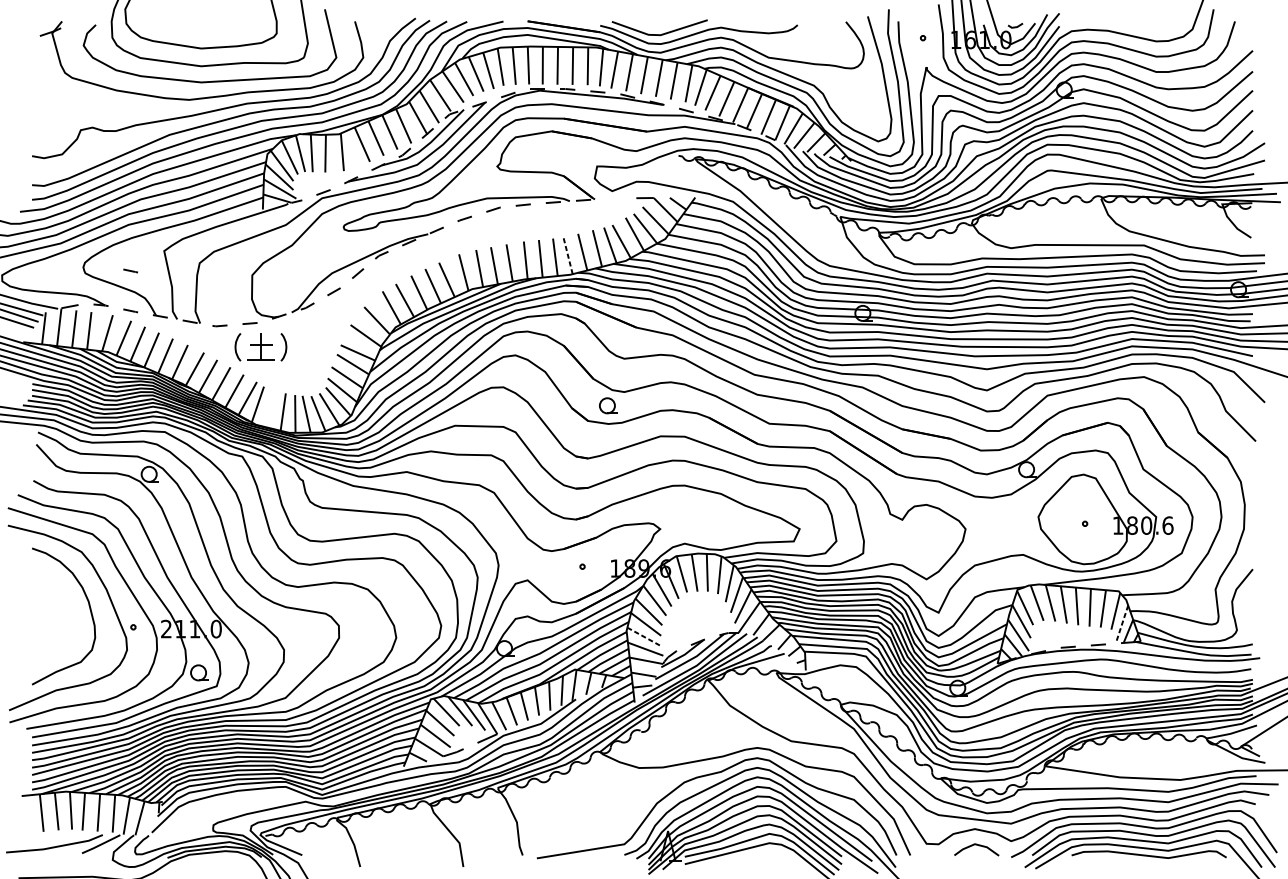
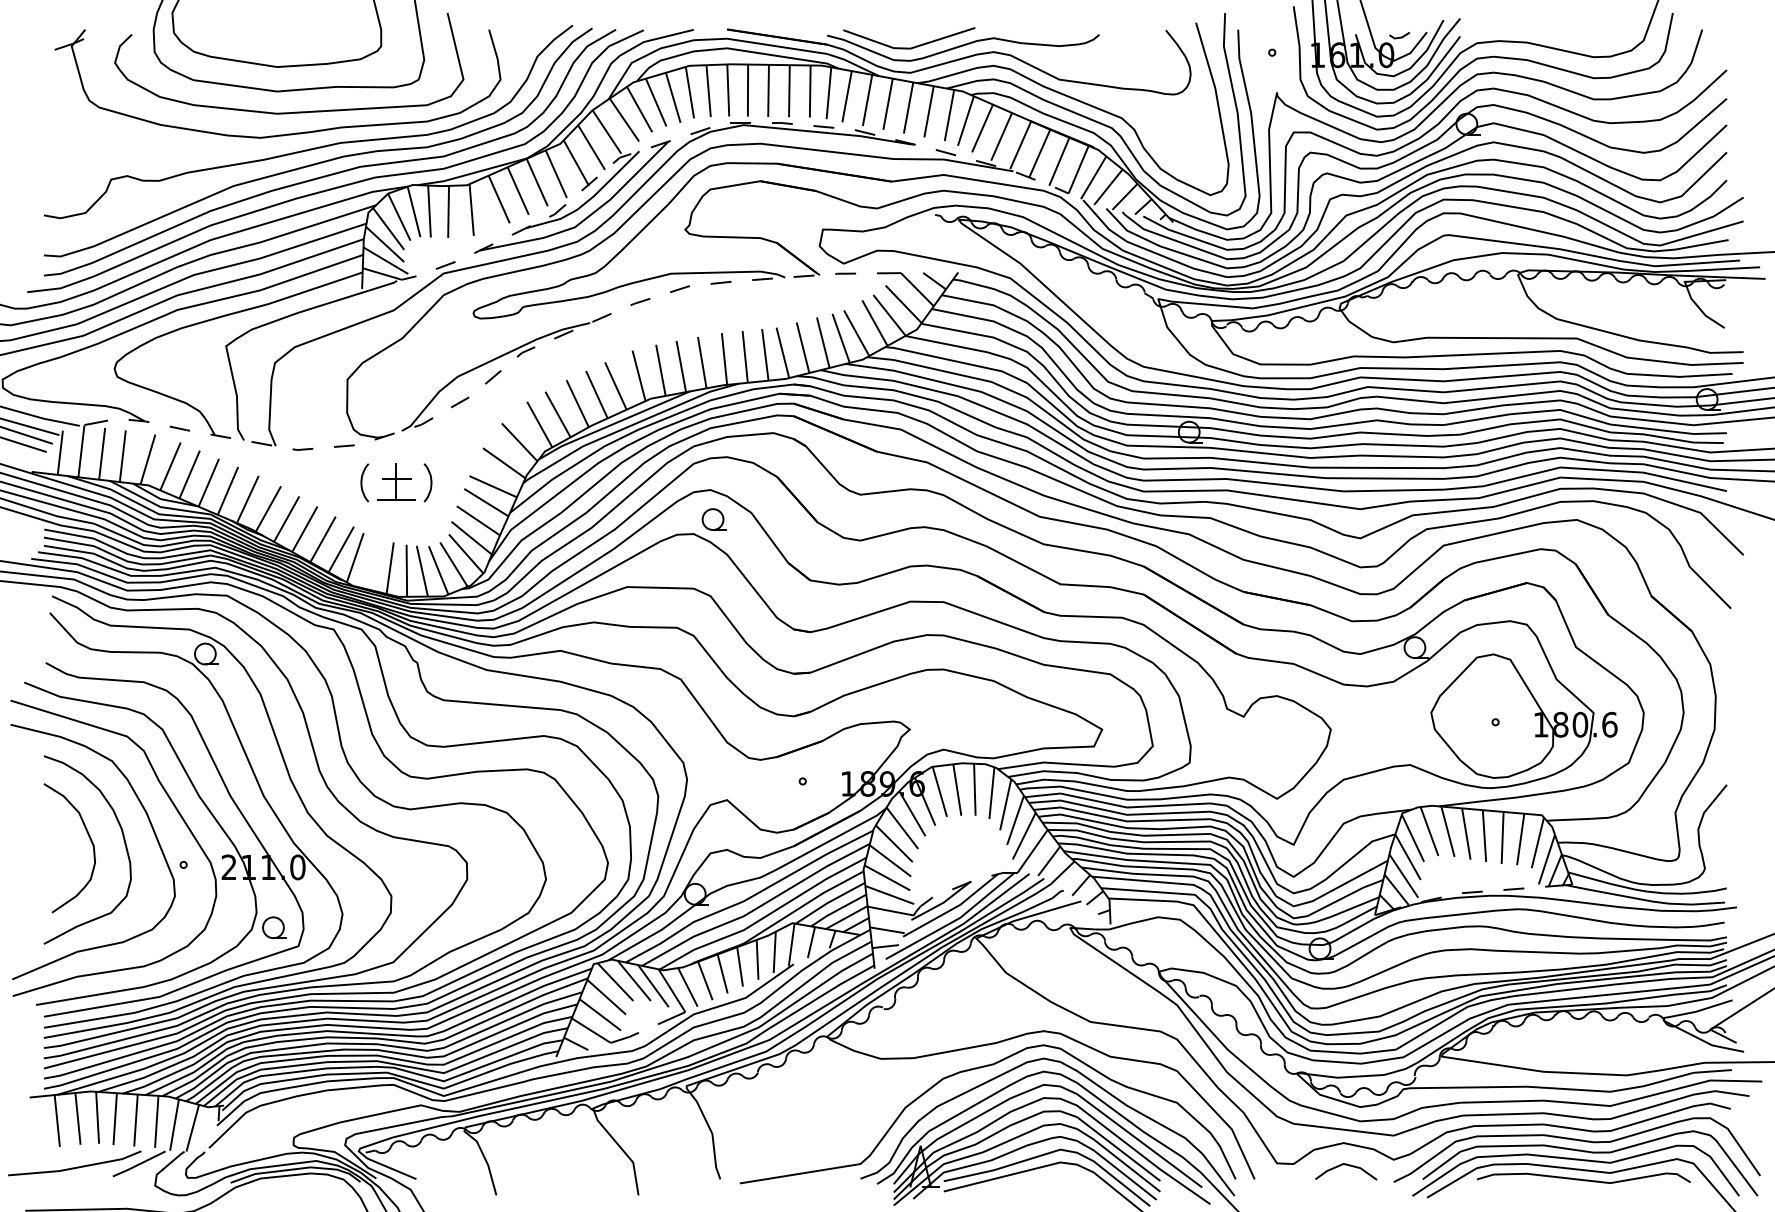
line: (613, 198) -> (845, 273), added
line: (567, 255) -> (782, 352), dashed -> solid
line: (130, 270) -> (179, 373), removed
part: (260, 347) -> (396, 482), moved
part: (607, 405) -> (713, 519), moved
curve: (65, 608) -> (89, 839), added
line: (1122, 624) -> (1546, 860), dashed -> solid
line: (644, 637) -> (887, 878), dashed -> solid

